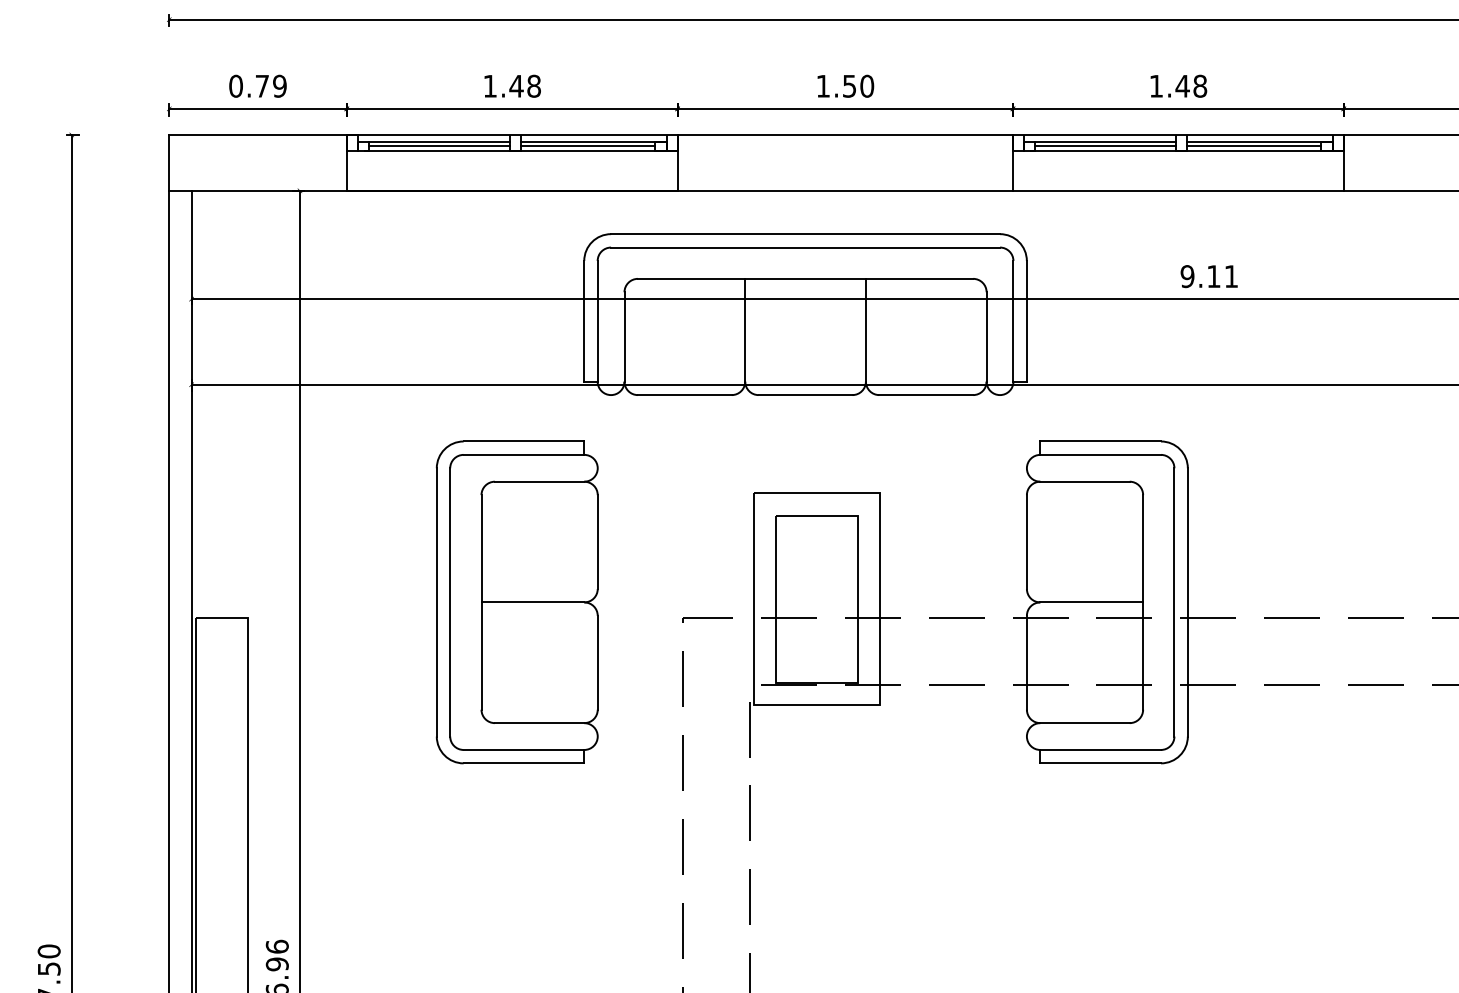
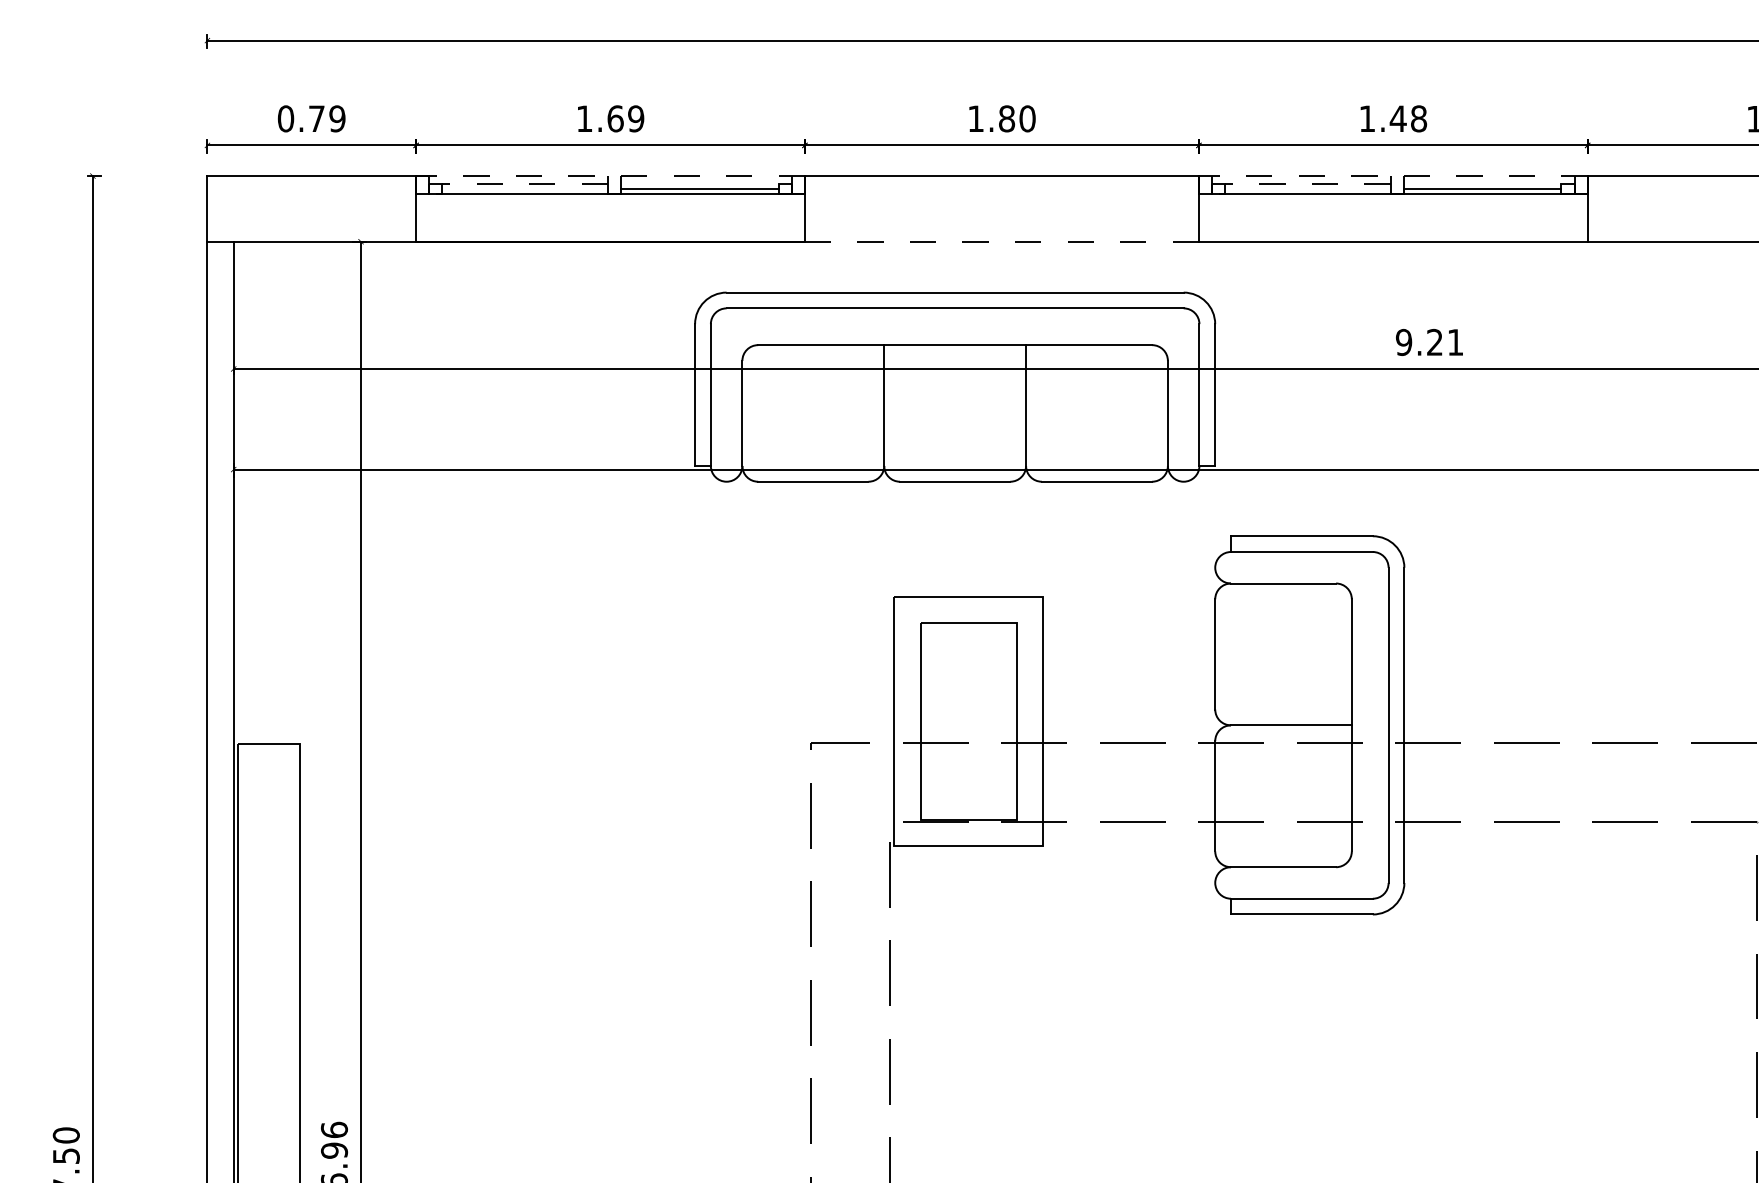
text: (525, 85) -> (625, 118), 1.48 -> 1.69
text: (850, 85) -> (1007, 118), 1.50 -> 1.80
line: (512, 135) -> (610, 176), solid -> dashed
line: (1177, 135) -> (1392, 176), solid -> dashed
line: (439, 141) -> (525, 183), solid -> dashed
line: (593, 141) -> (706, 183), removed
line: (1105, 141) -> (1307, 183), solid -> dashed
line: (1259, 141) -> (1488, 183), removed
line: (439, 146) -> (524, 189), removed
line: (1105, 146) -> (1307, 189), removed
line: (845, 190) -> (1002, 241), solid -> dashed
text: (1213, 275) -> (1434, 341), 9.11 -> 9.21
part: (517, 602) -> (616, 725), removed

